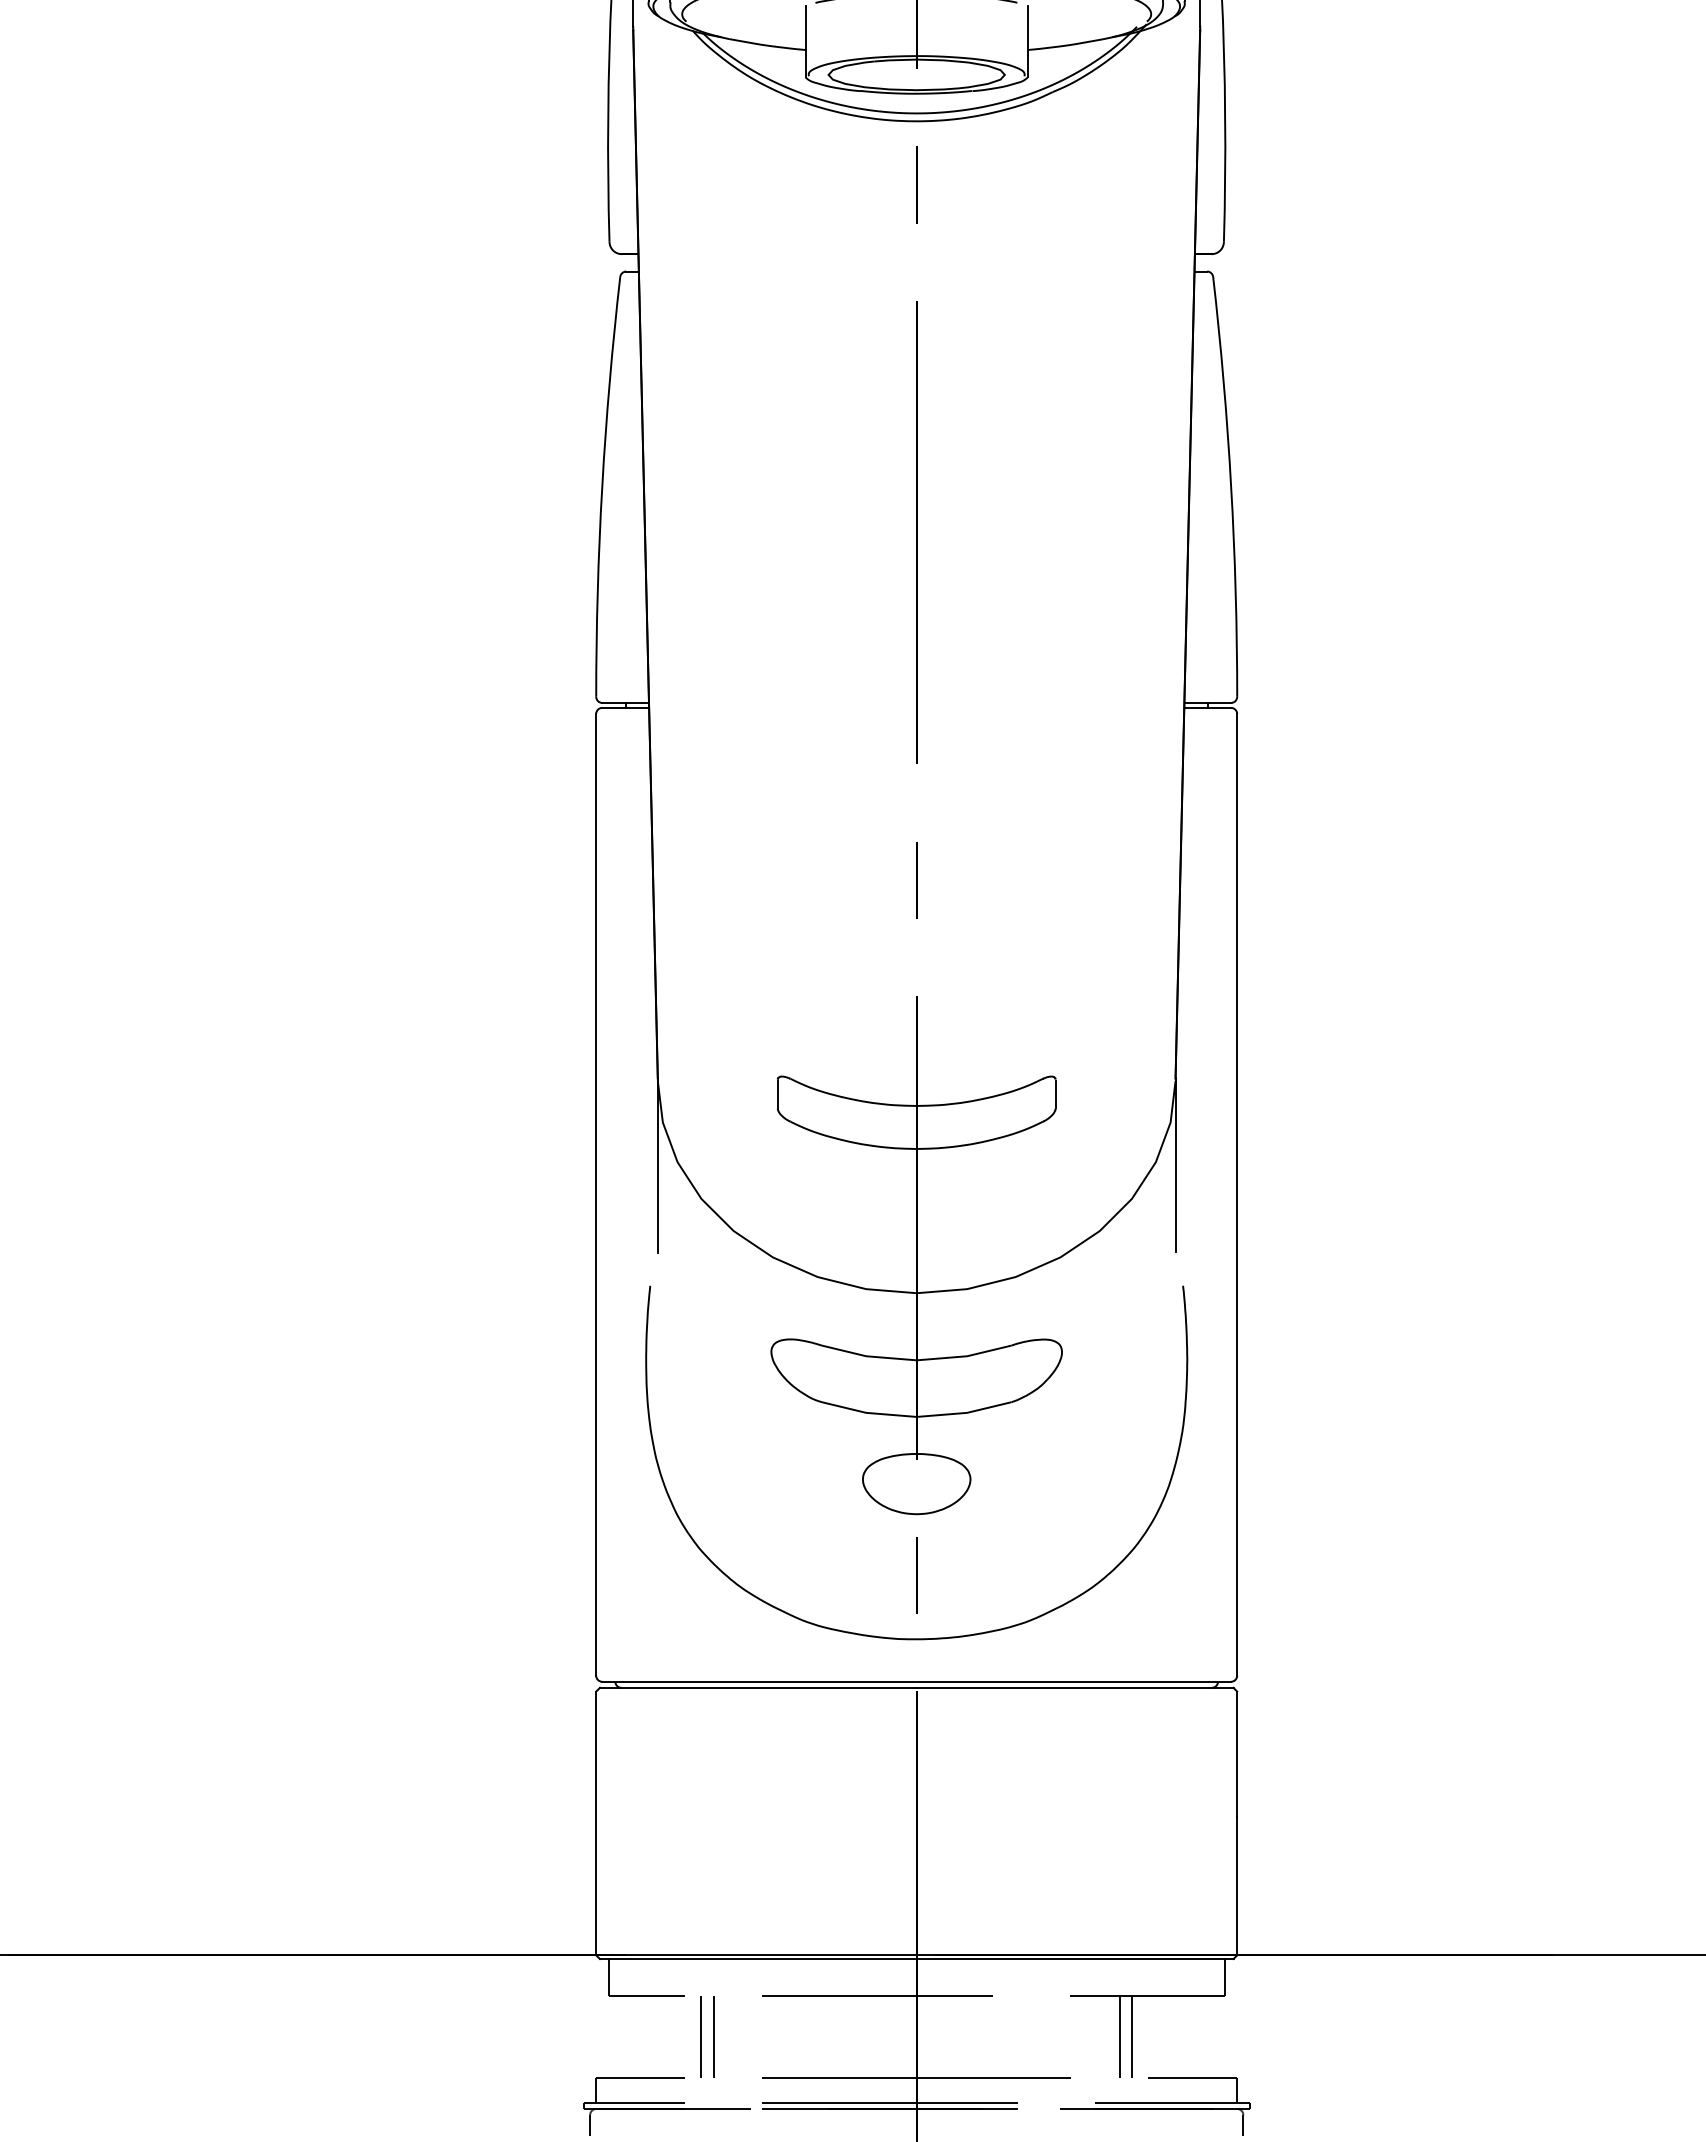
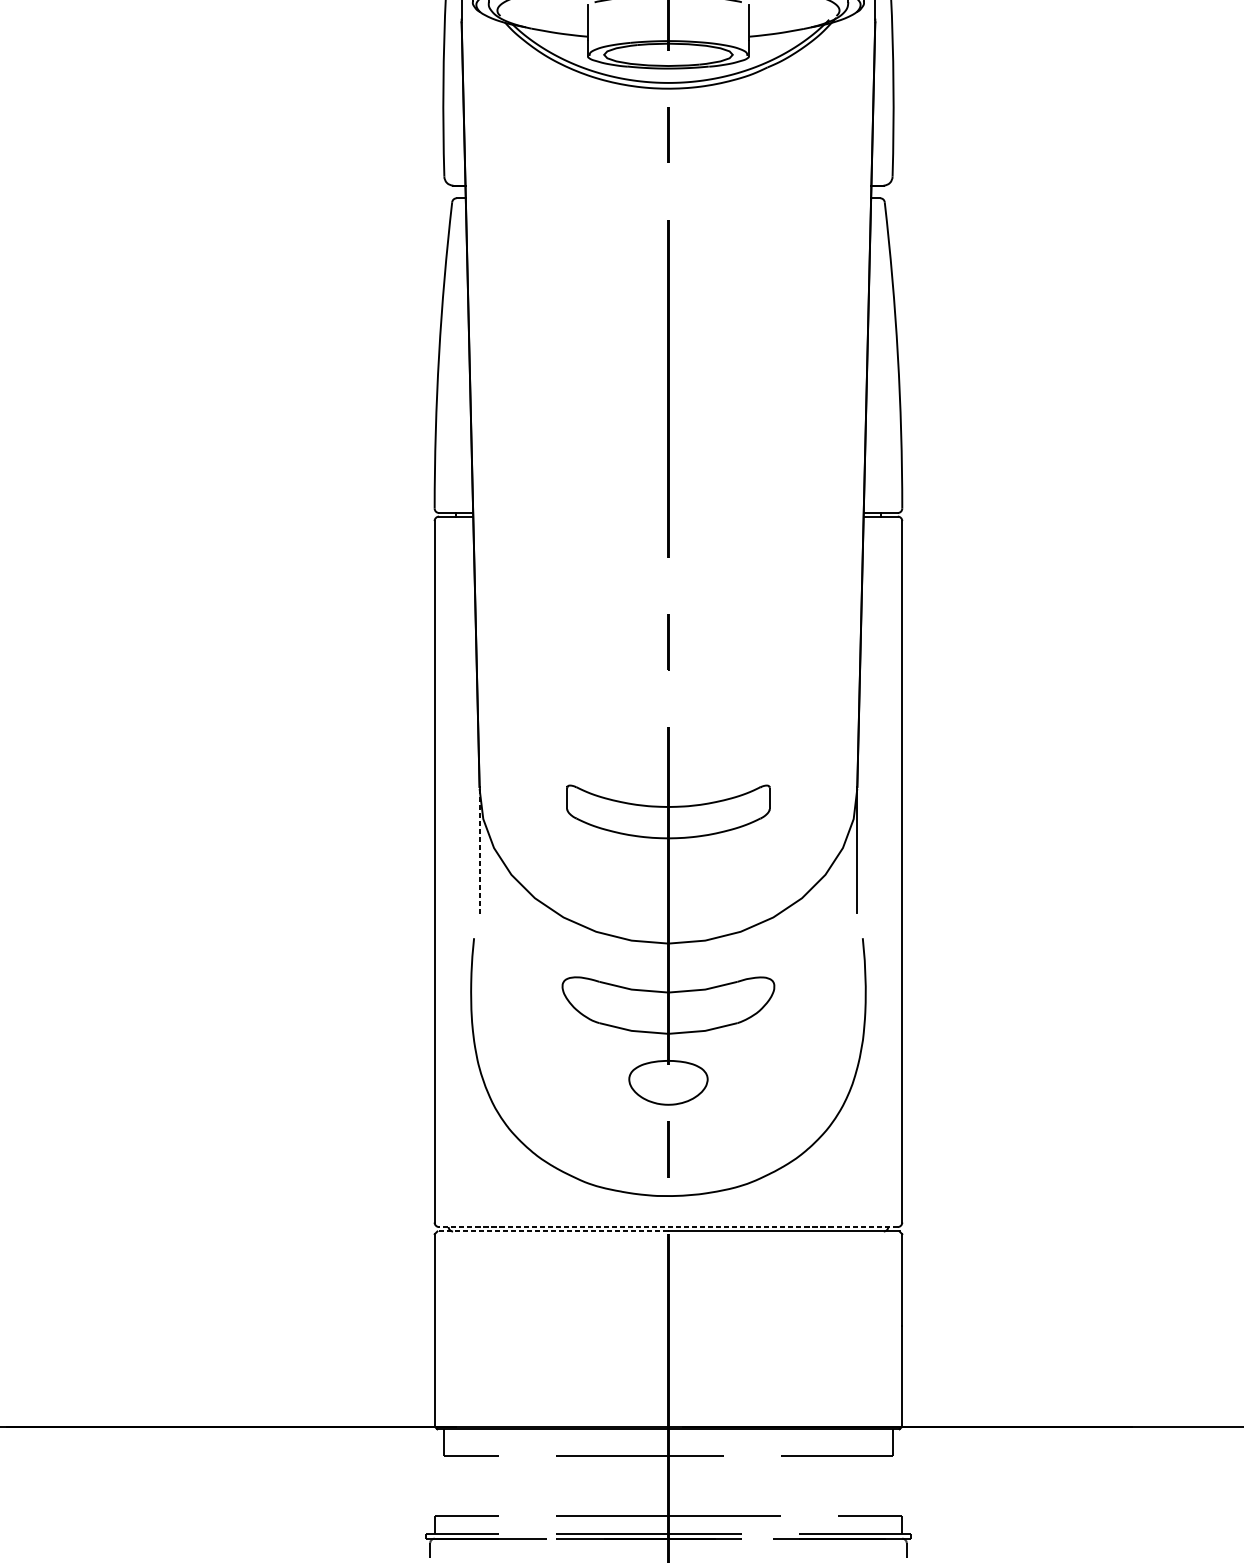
line: (657, 1166) -> (479, 851), solid -> dashed
line: (916, 1681) -> (668, 1226), solid -> dashed
line: (757, 1687) -> (552, 1231), solid -> dashed
line: (700, 2037) -> (510, 1486), removed
line: (713, 2037) -> (520, 1486), removed
line: (1119, 2037) -> (816, 1486), removed
line: (1132, 2037) -> (825, 1486), removed

